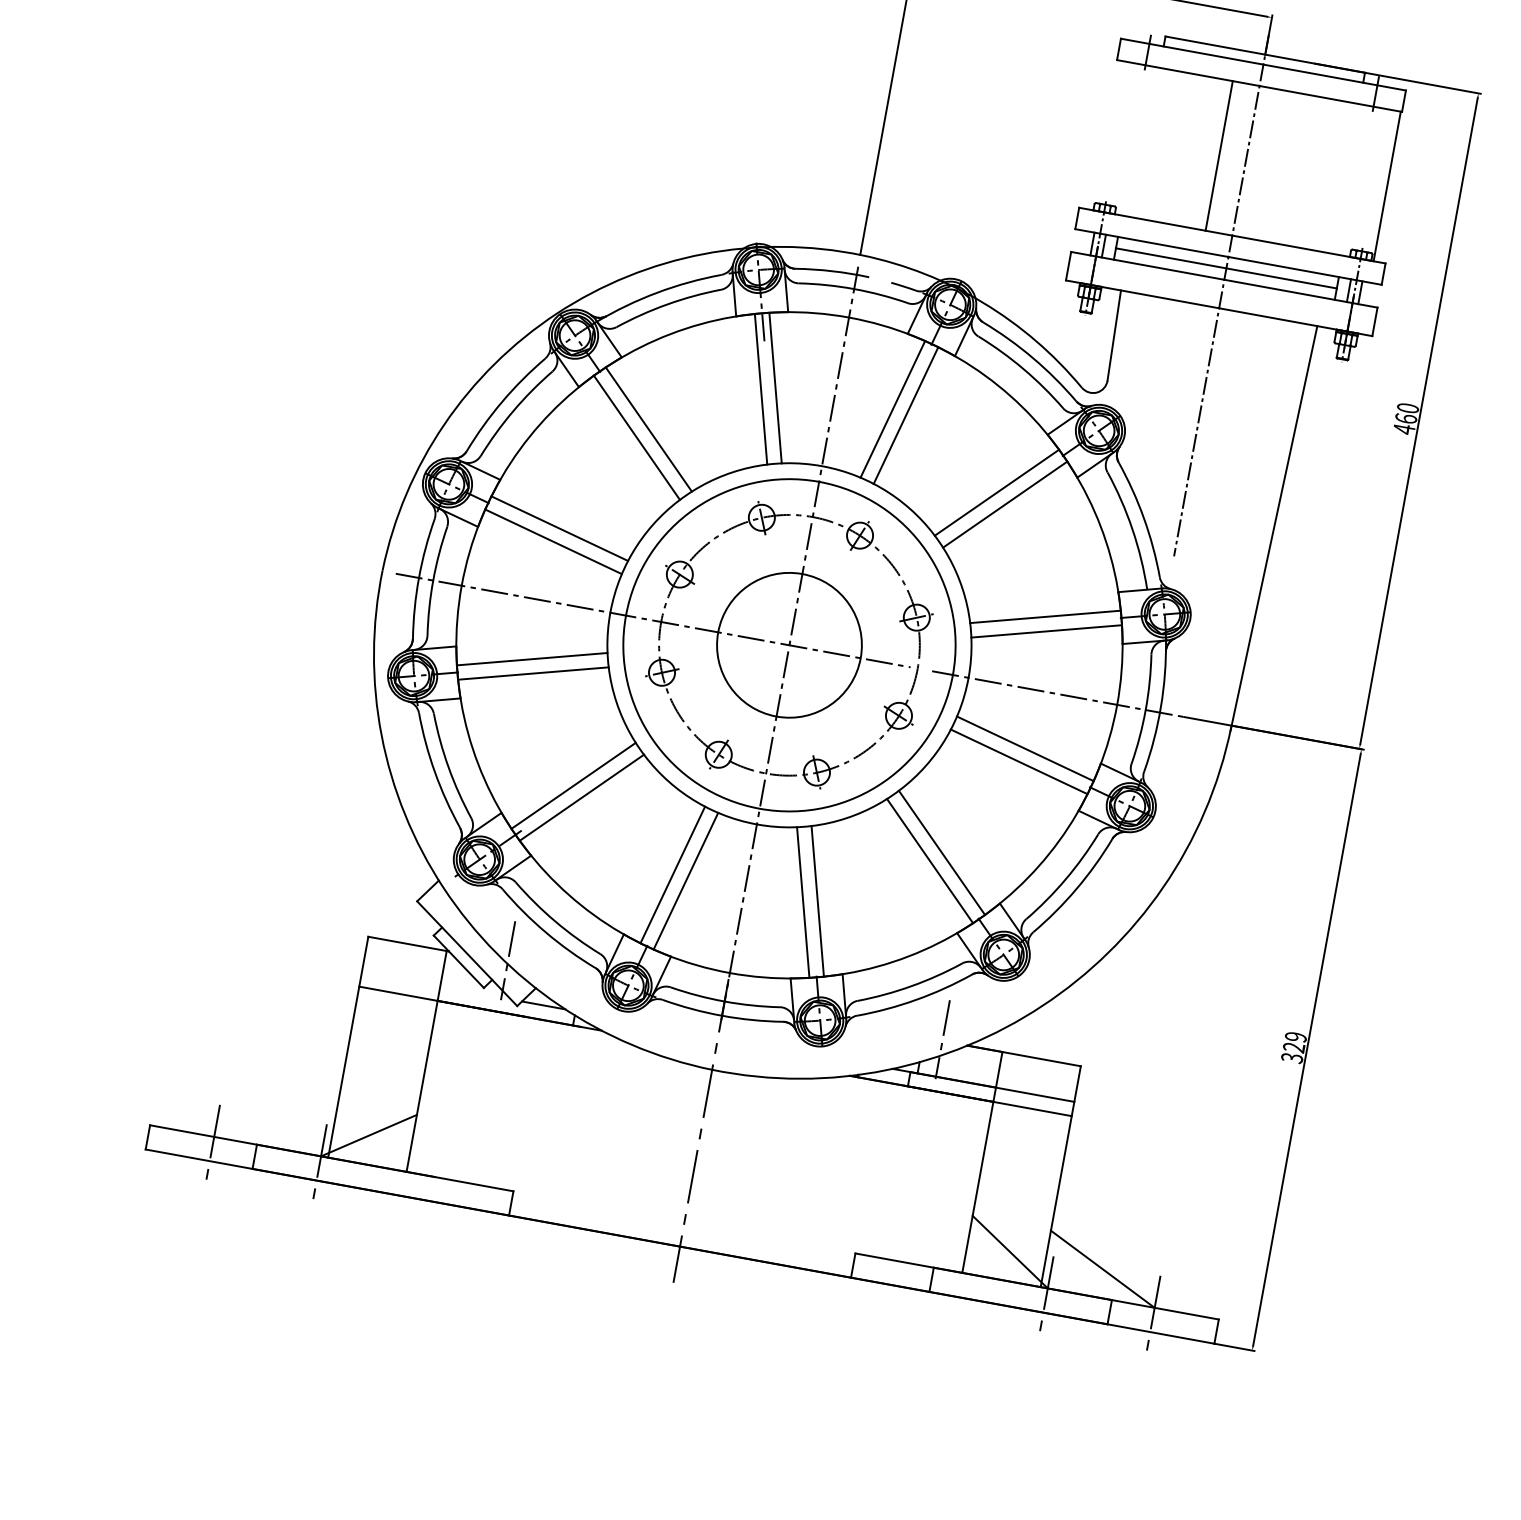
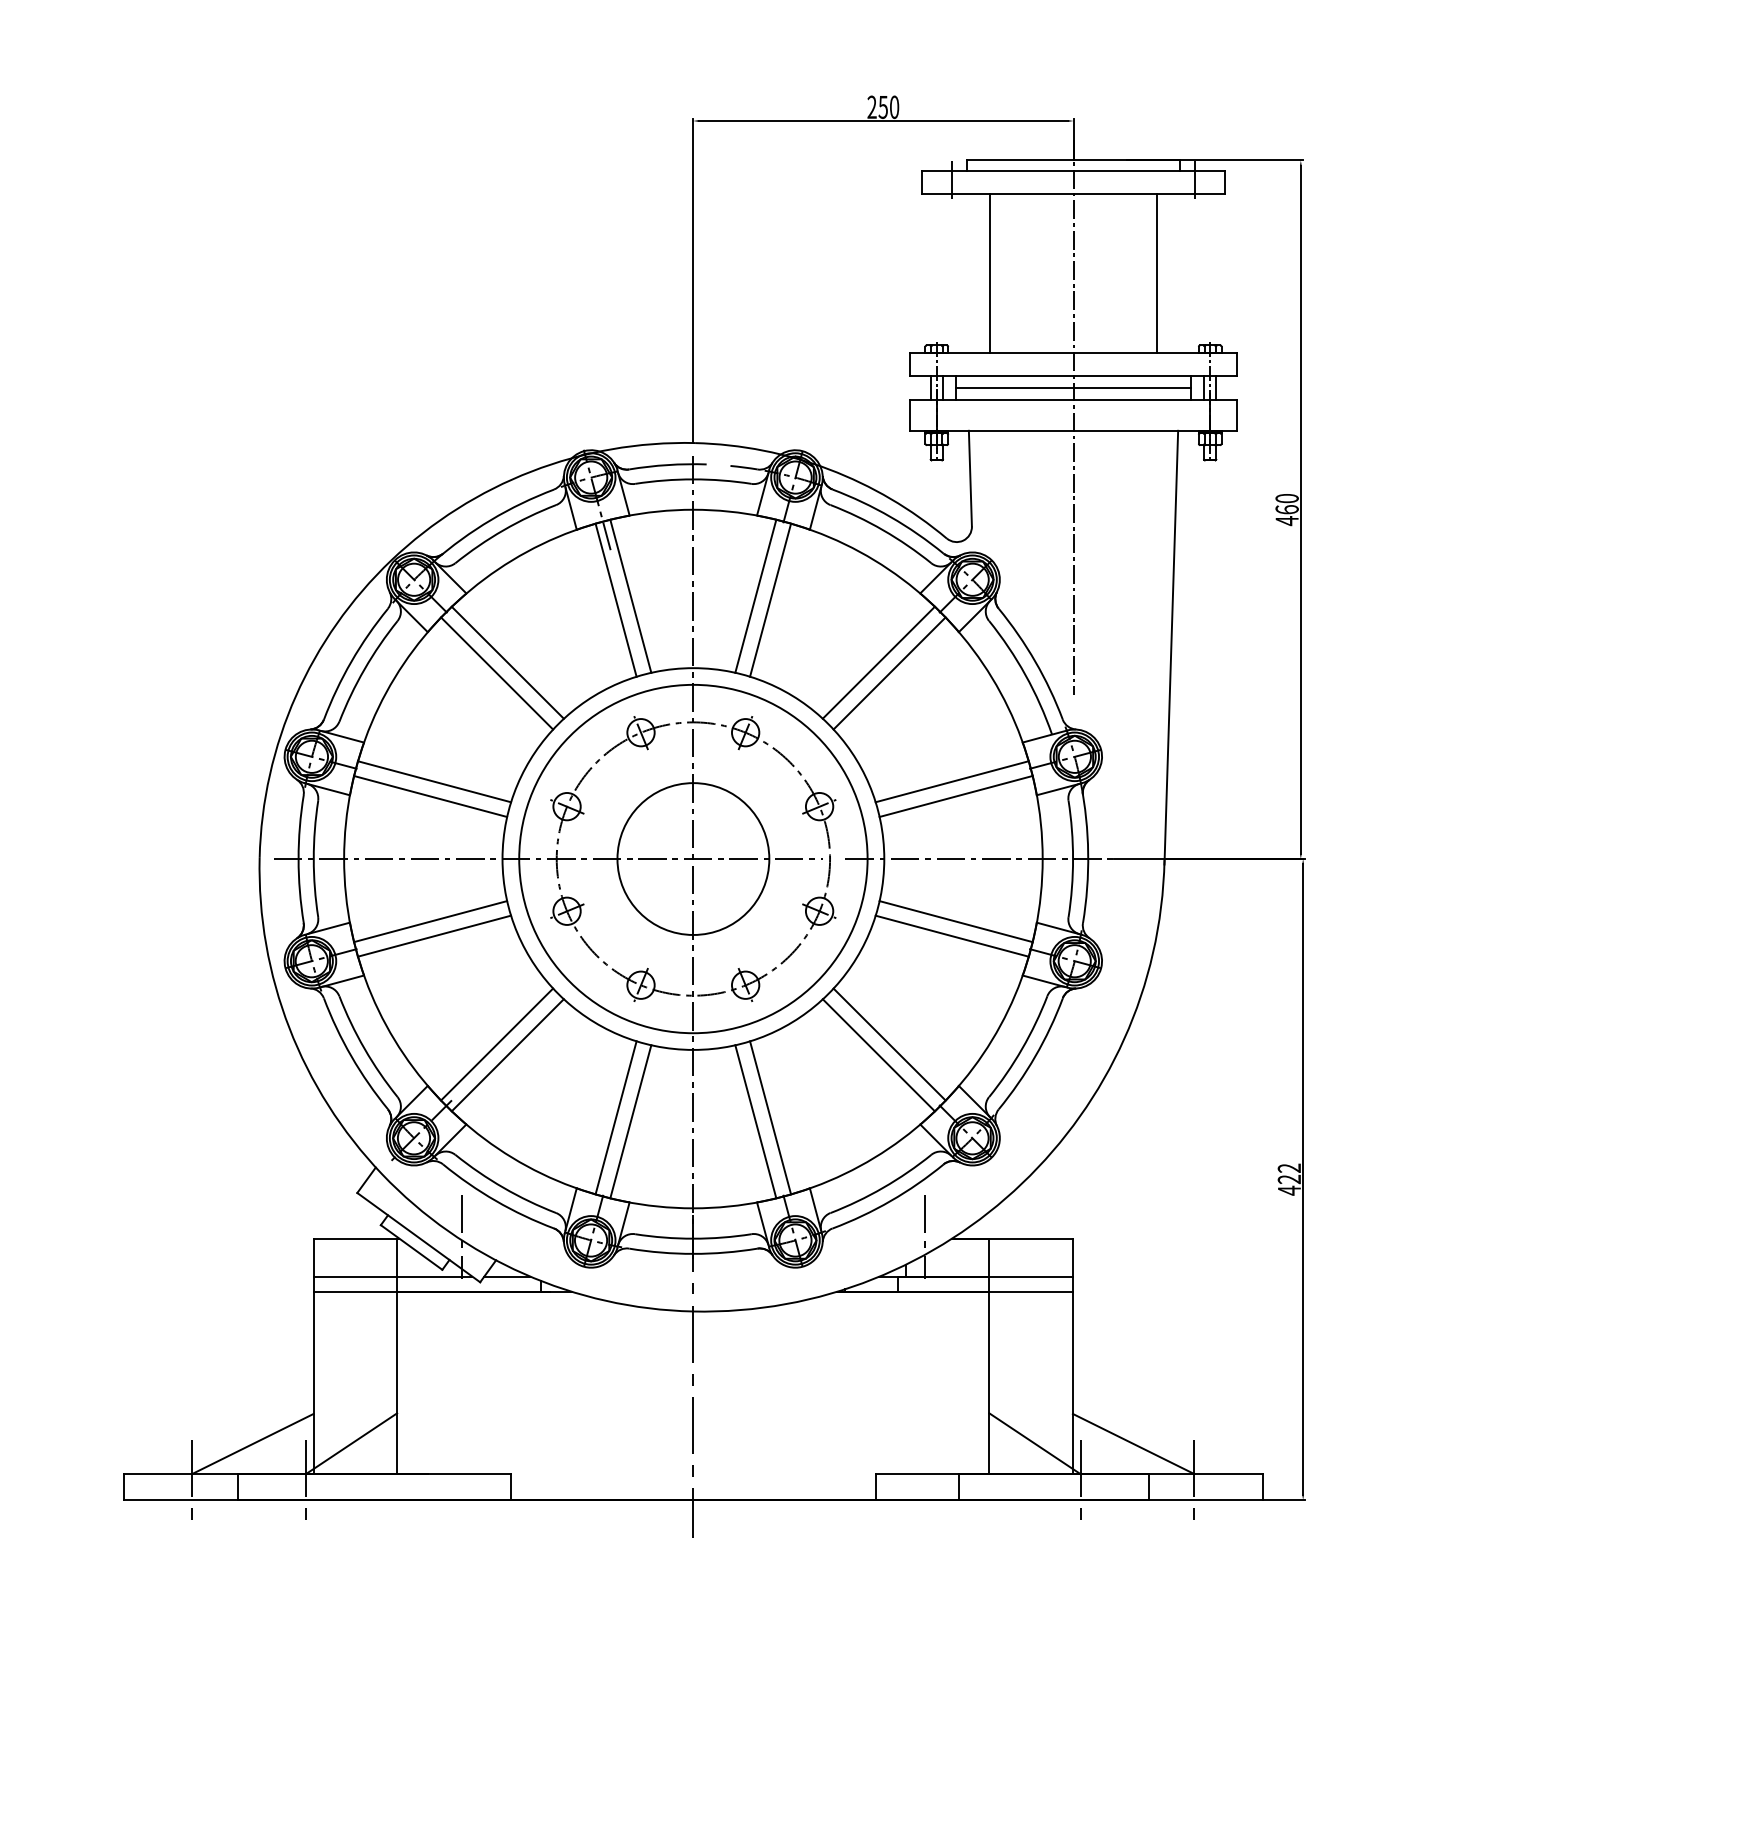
line: (1218, 155) -> (989, 273), moved
line: (1387, 186) -> (1157, 273), moved
line: (435, 985) -> (392, 1276), added
text: (1294, 1047) -> (1289, 1179), 329 -> 422
line: (276, 1118) -> (252, 1443), added

